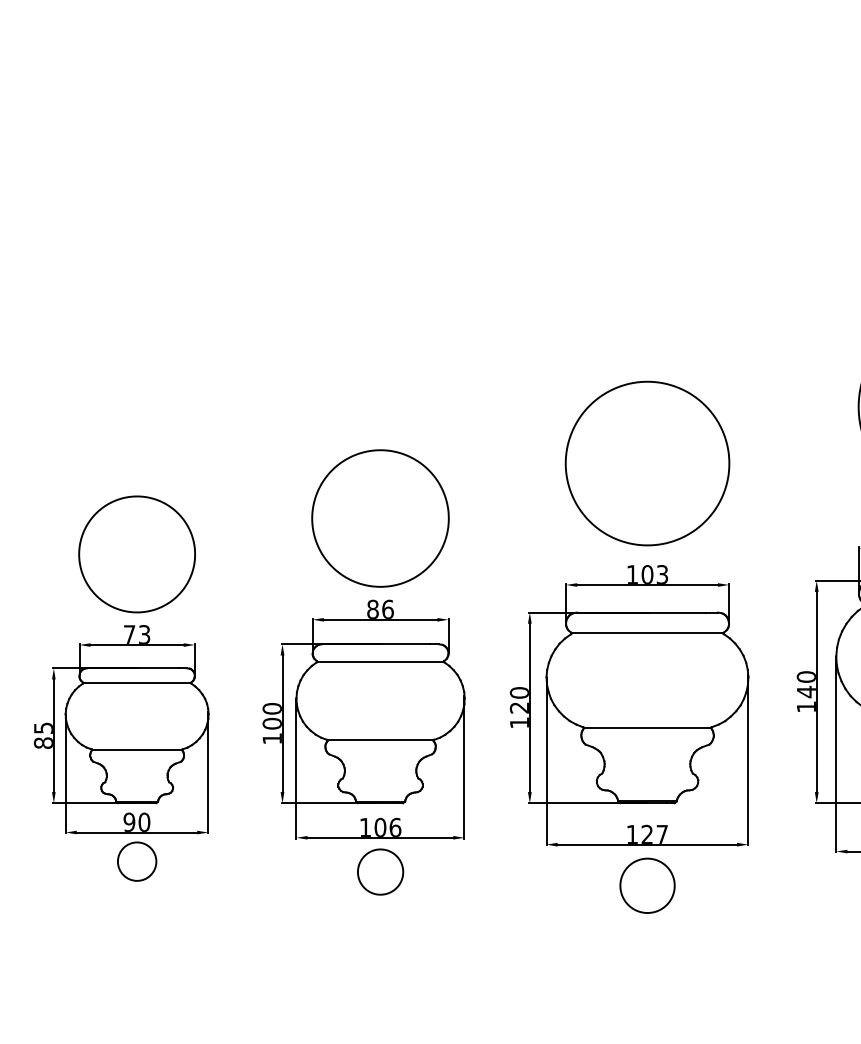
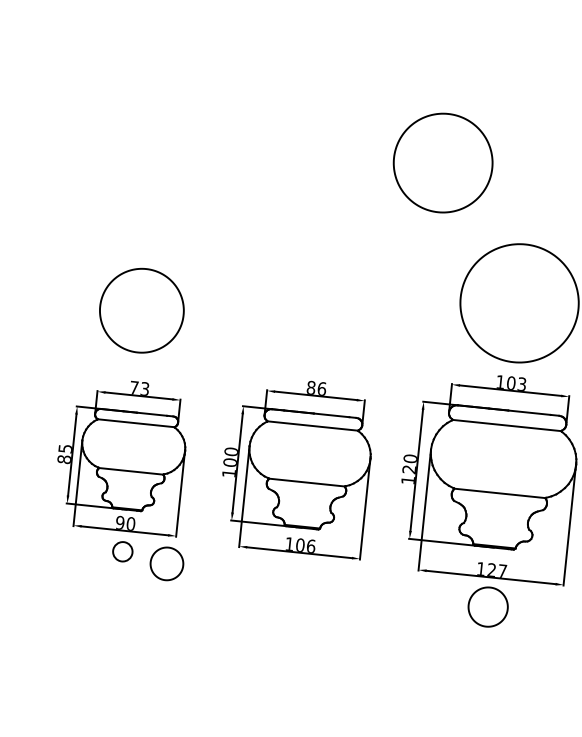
part: (380, 518) -> (443, 163), moved
part: (136, 554) -> (141, 310), moved
circle: (136, 861) -> (122, 551), size x0.7
part: (380, 871) -> (166, 563), moved

